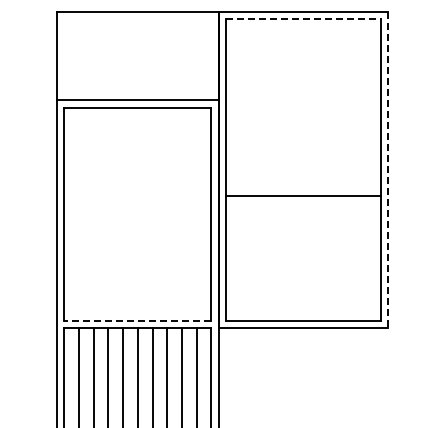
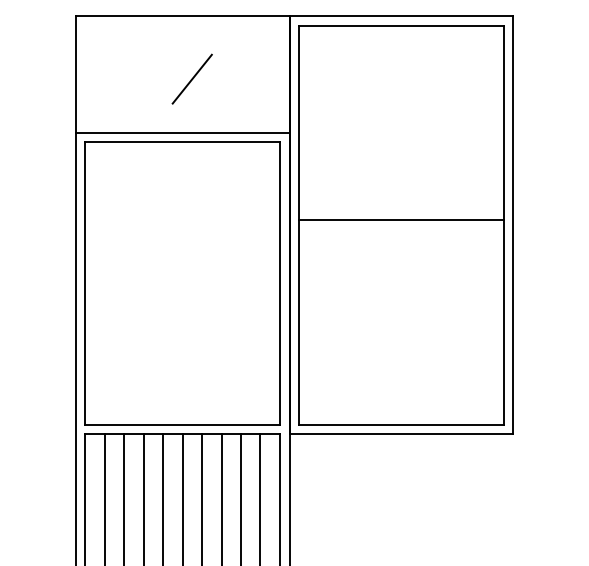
line: (303, 19) -> (401, 25), dashed -> solid
line: (145, 59) -> (192, 78), added
line: (387, 170) -> (512, 225), dashed -> solid
line: (303, 195) -> (401, 220), moved
line: (137, 321) -> (182, 425), dashed -> solid

